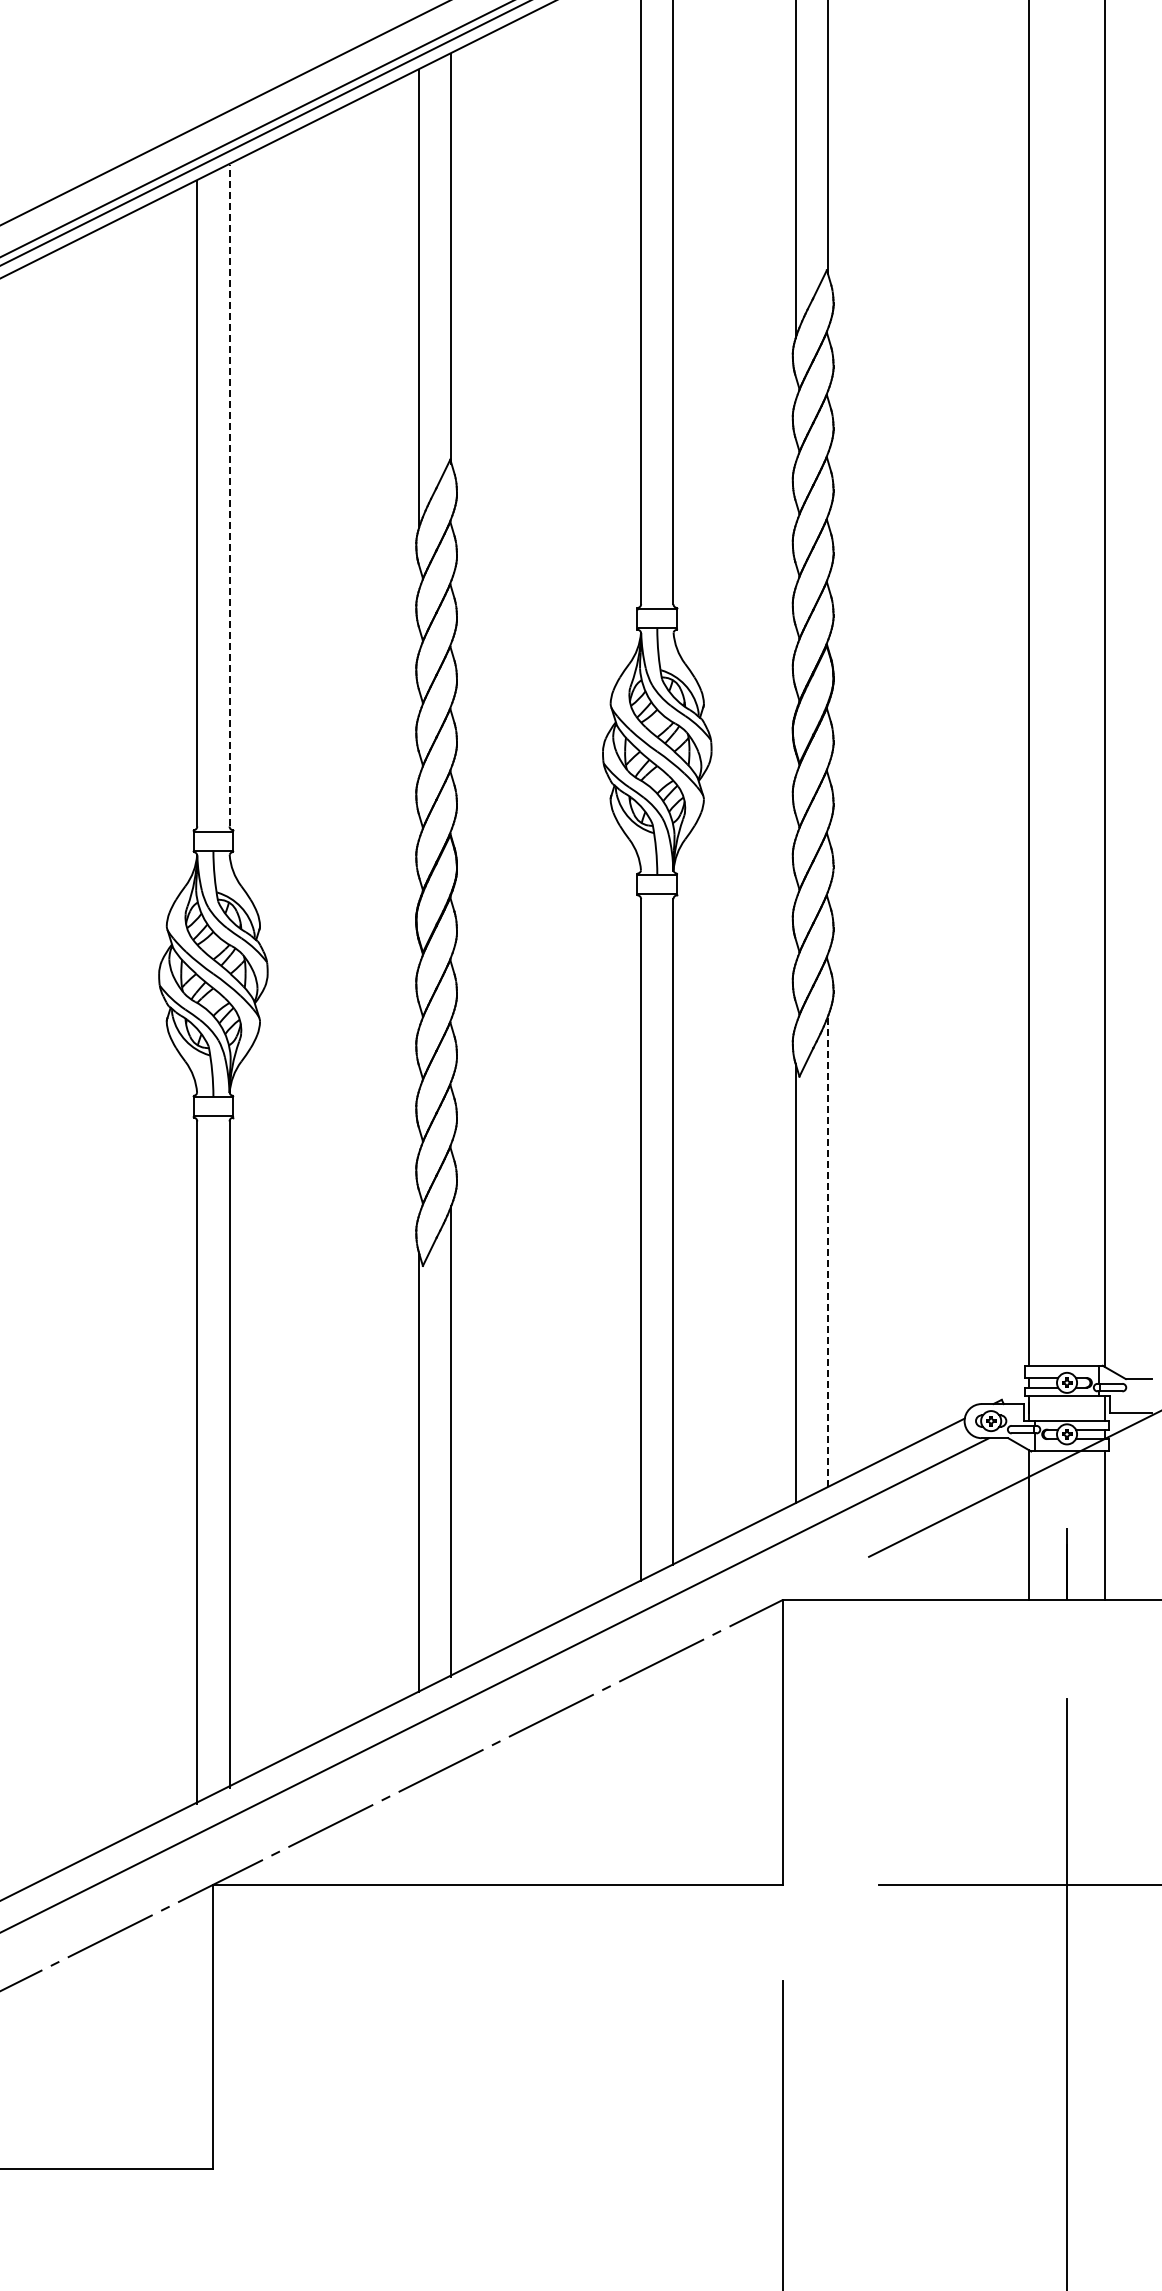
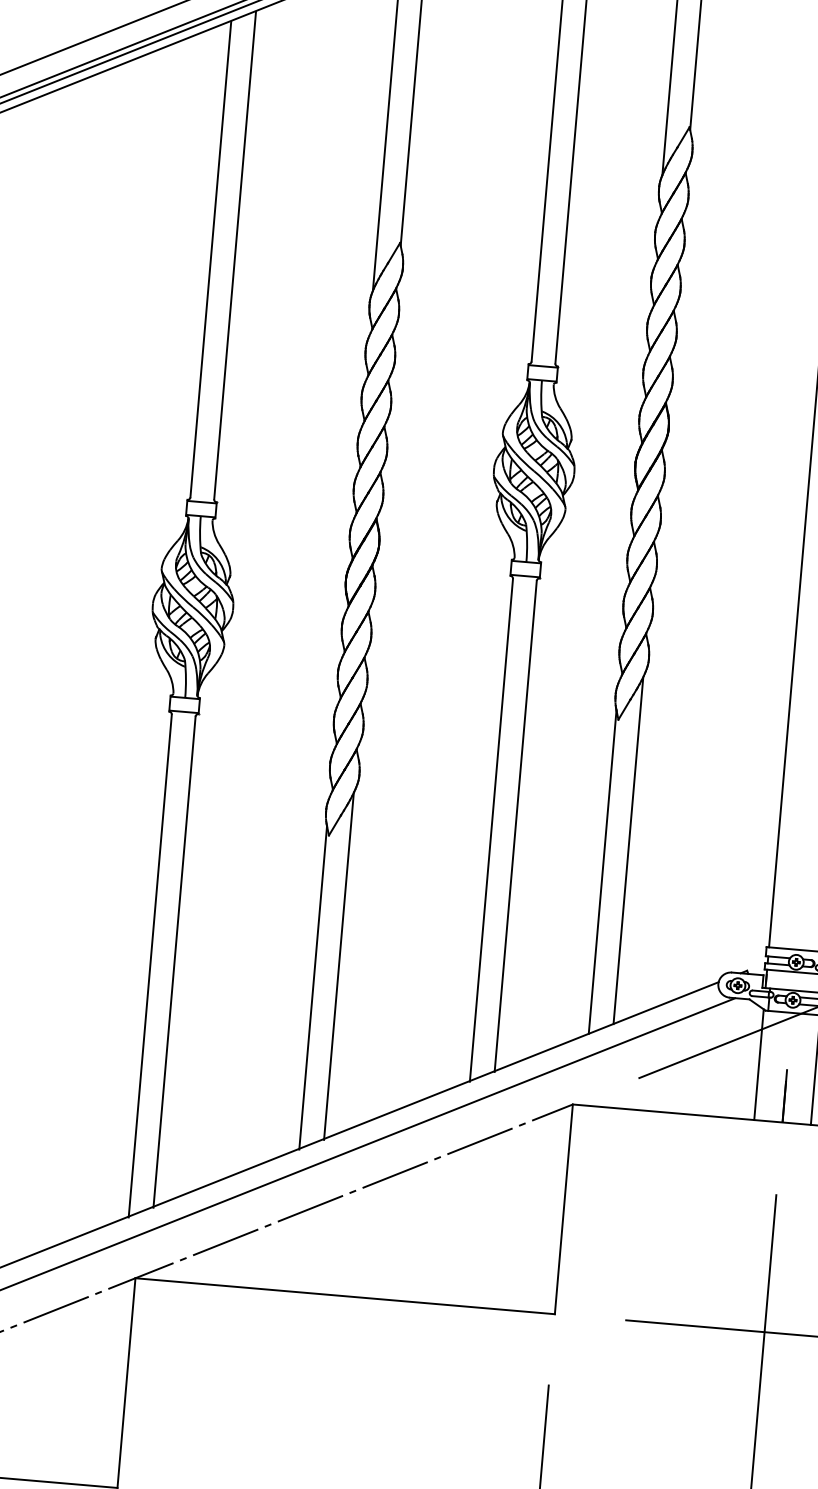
line: (229, 495) -> (235, 255), dashed -> solid
line: (828, 1252) -> (628, 851), dashed -> solid

